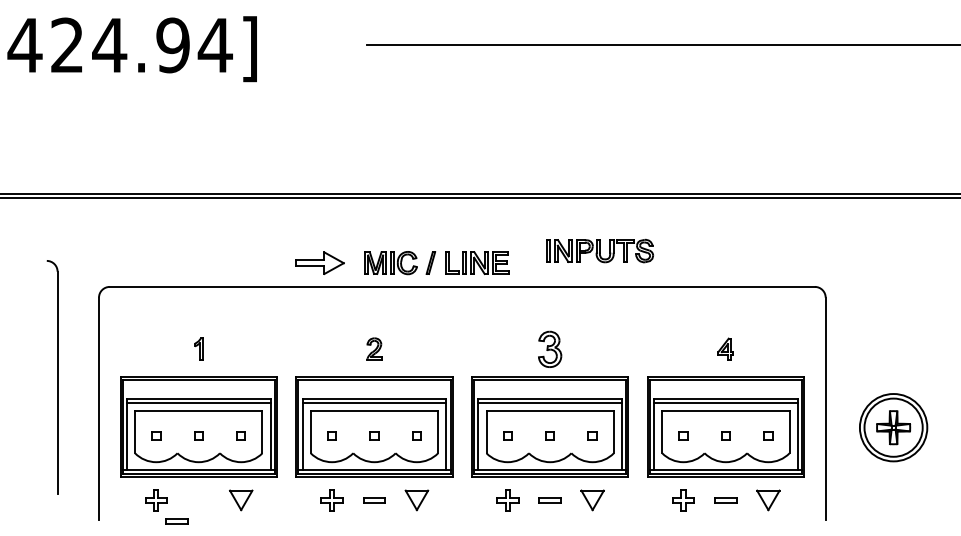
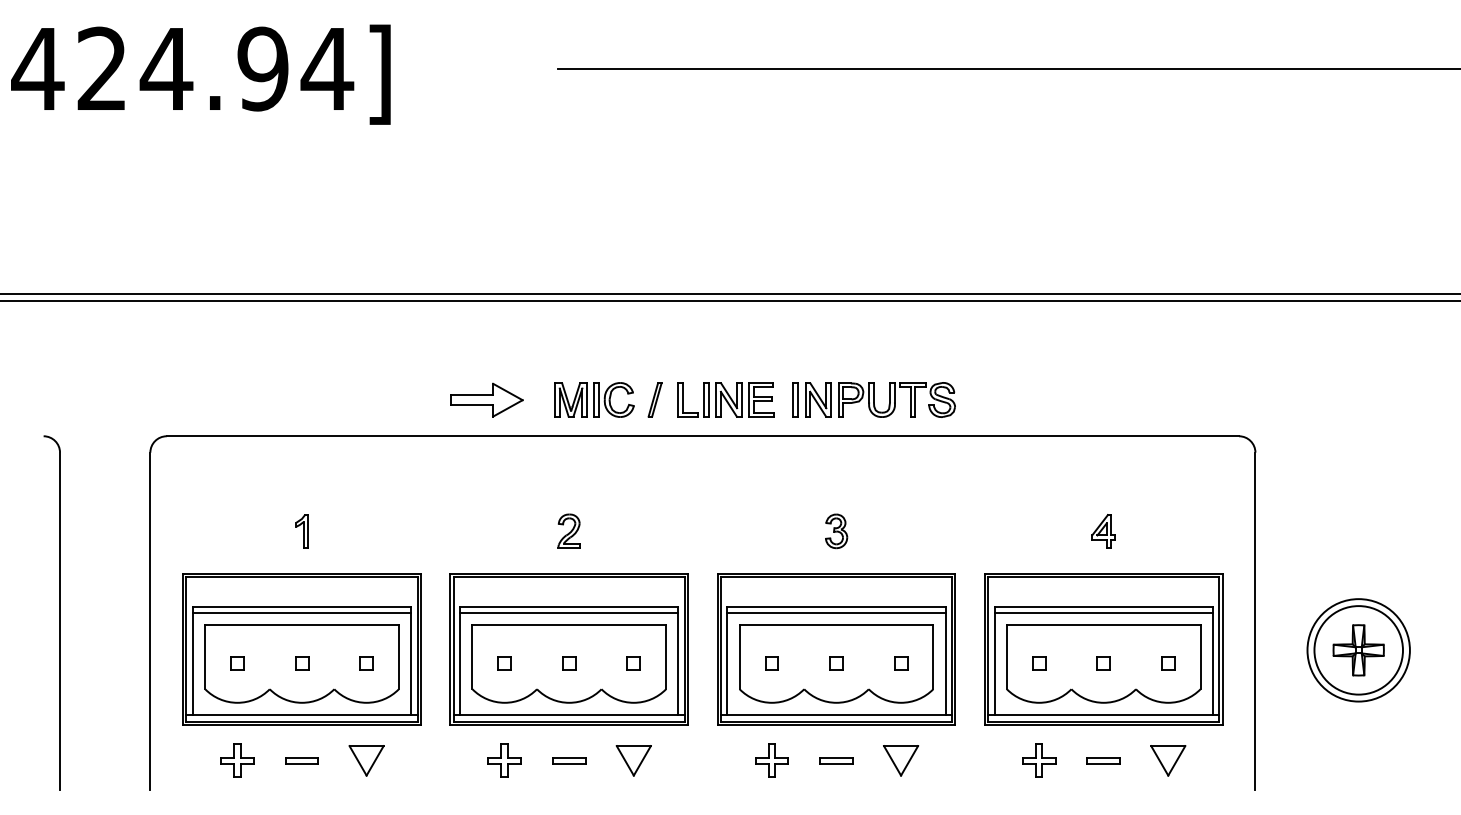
part: (599, 250) -> (873, 399), moved
part: (550, 349) -> (836, 531), size x0.62
part: (52, 377) -> (52, 613), moved
part: (176, 521) -> (301, 761), moved

